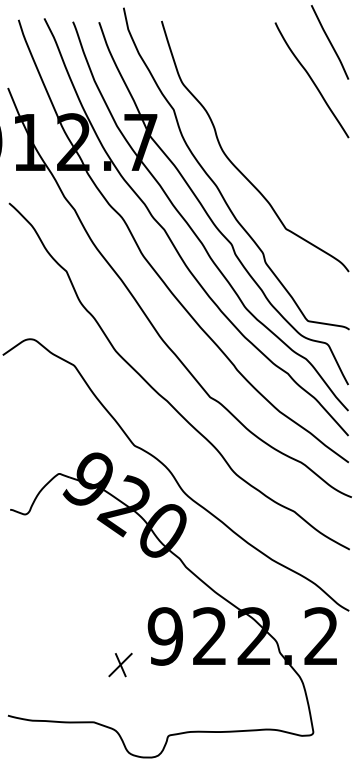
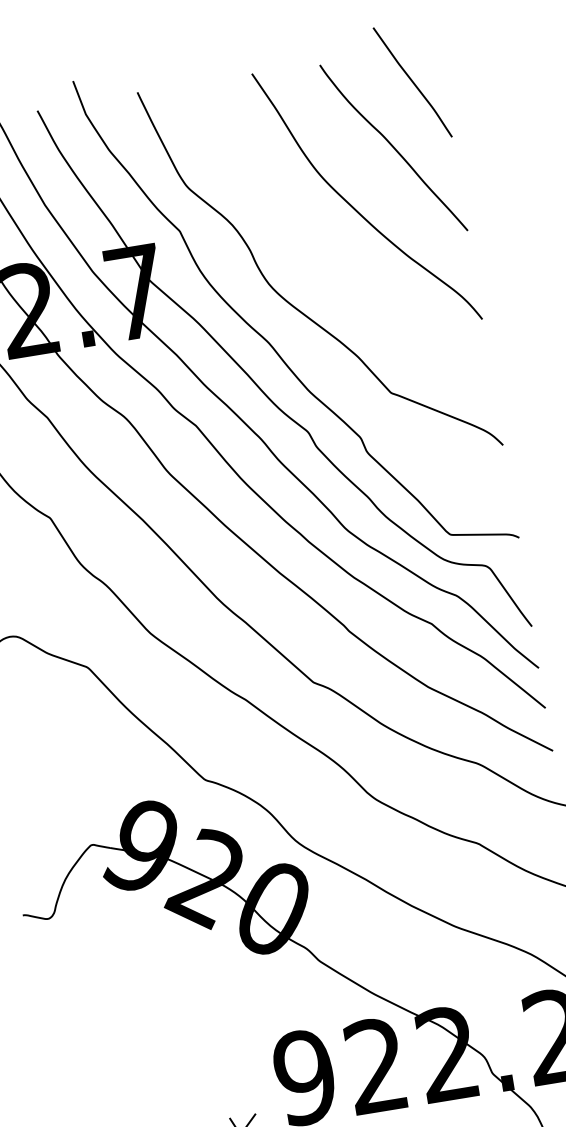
curve: (283, 113) -> (356, 208), added

